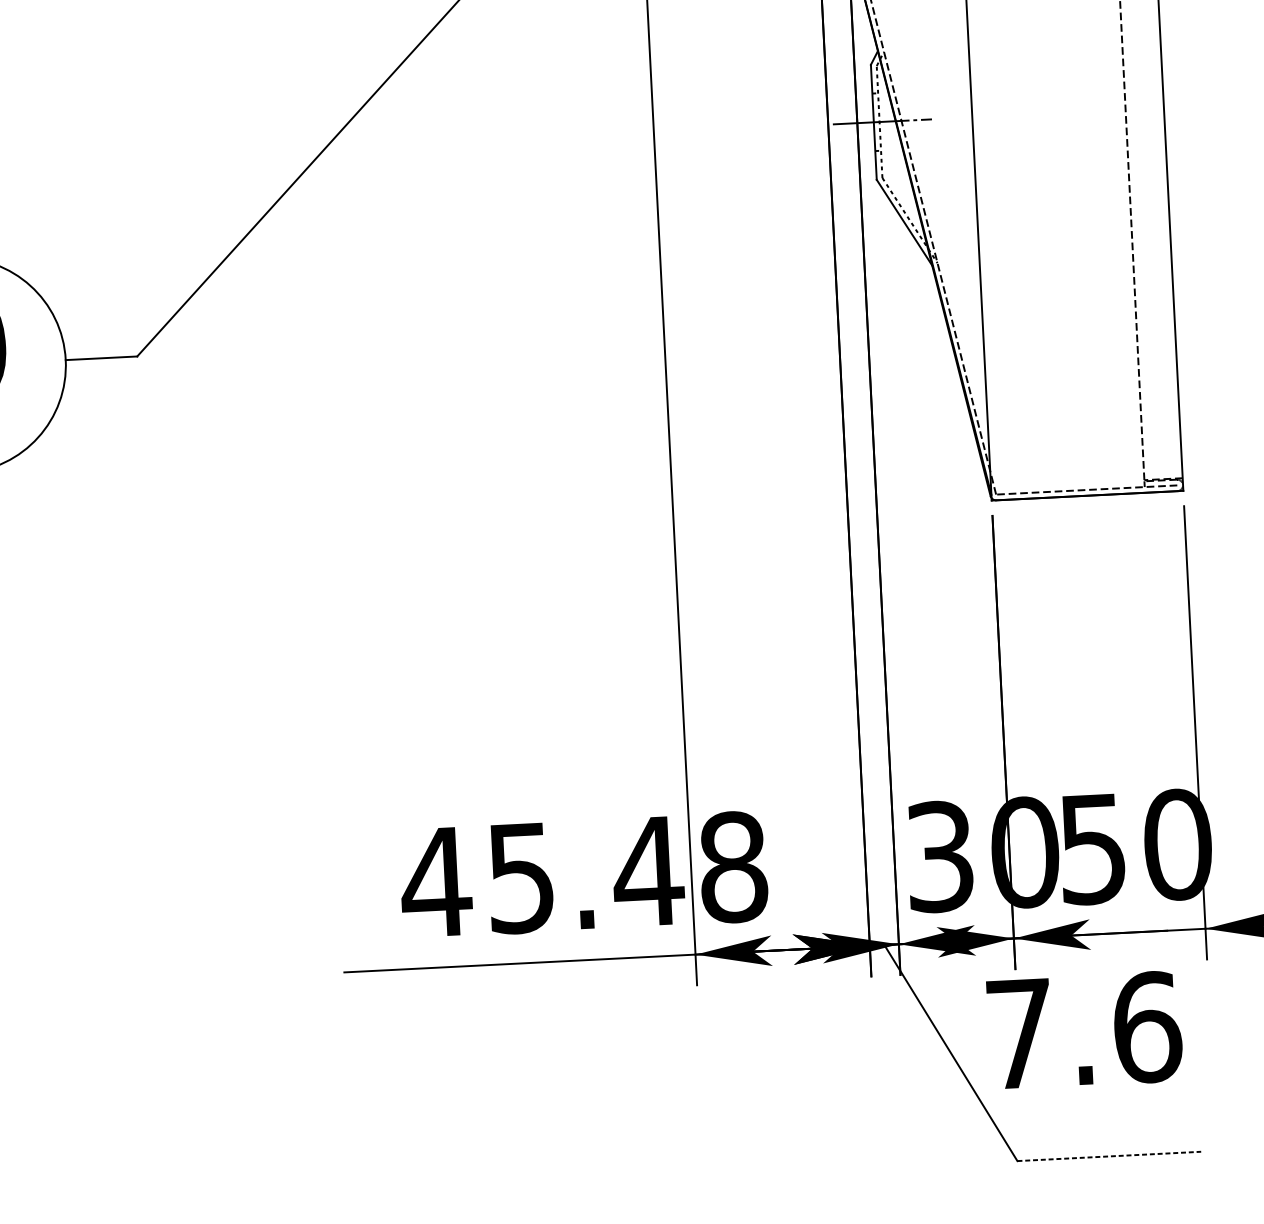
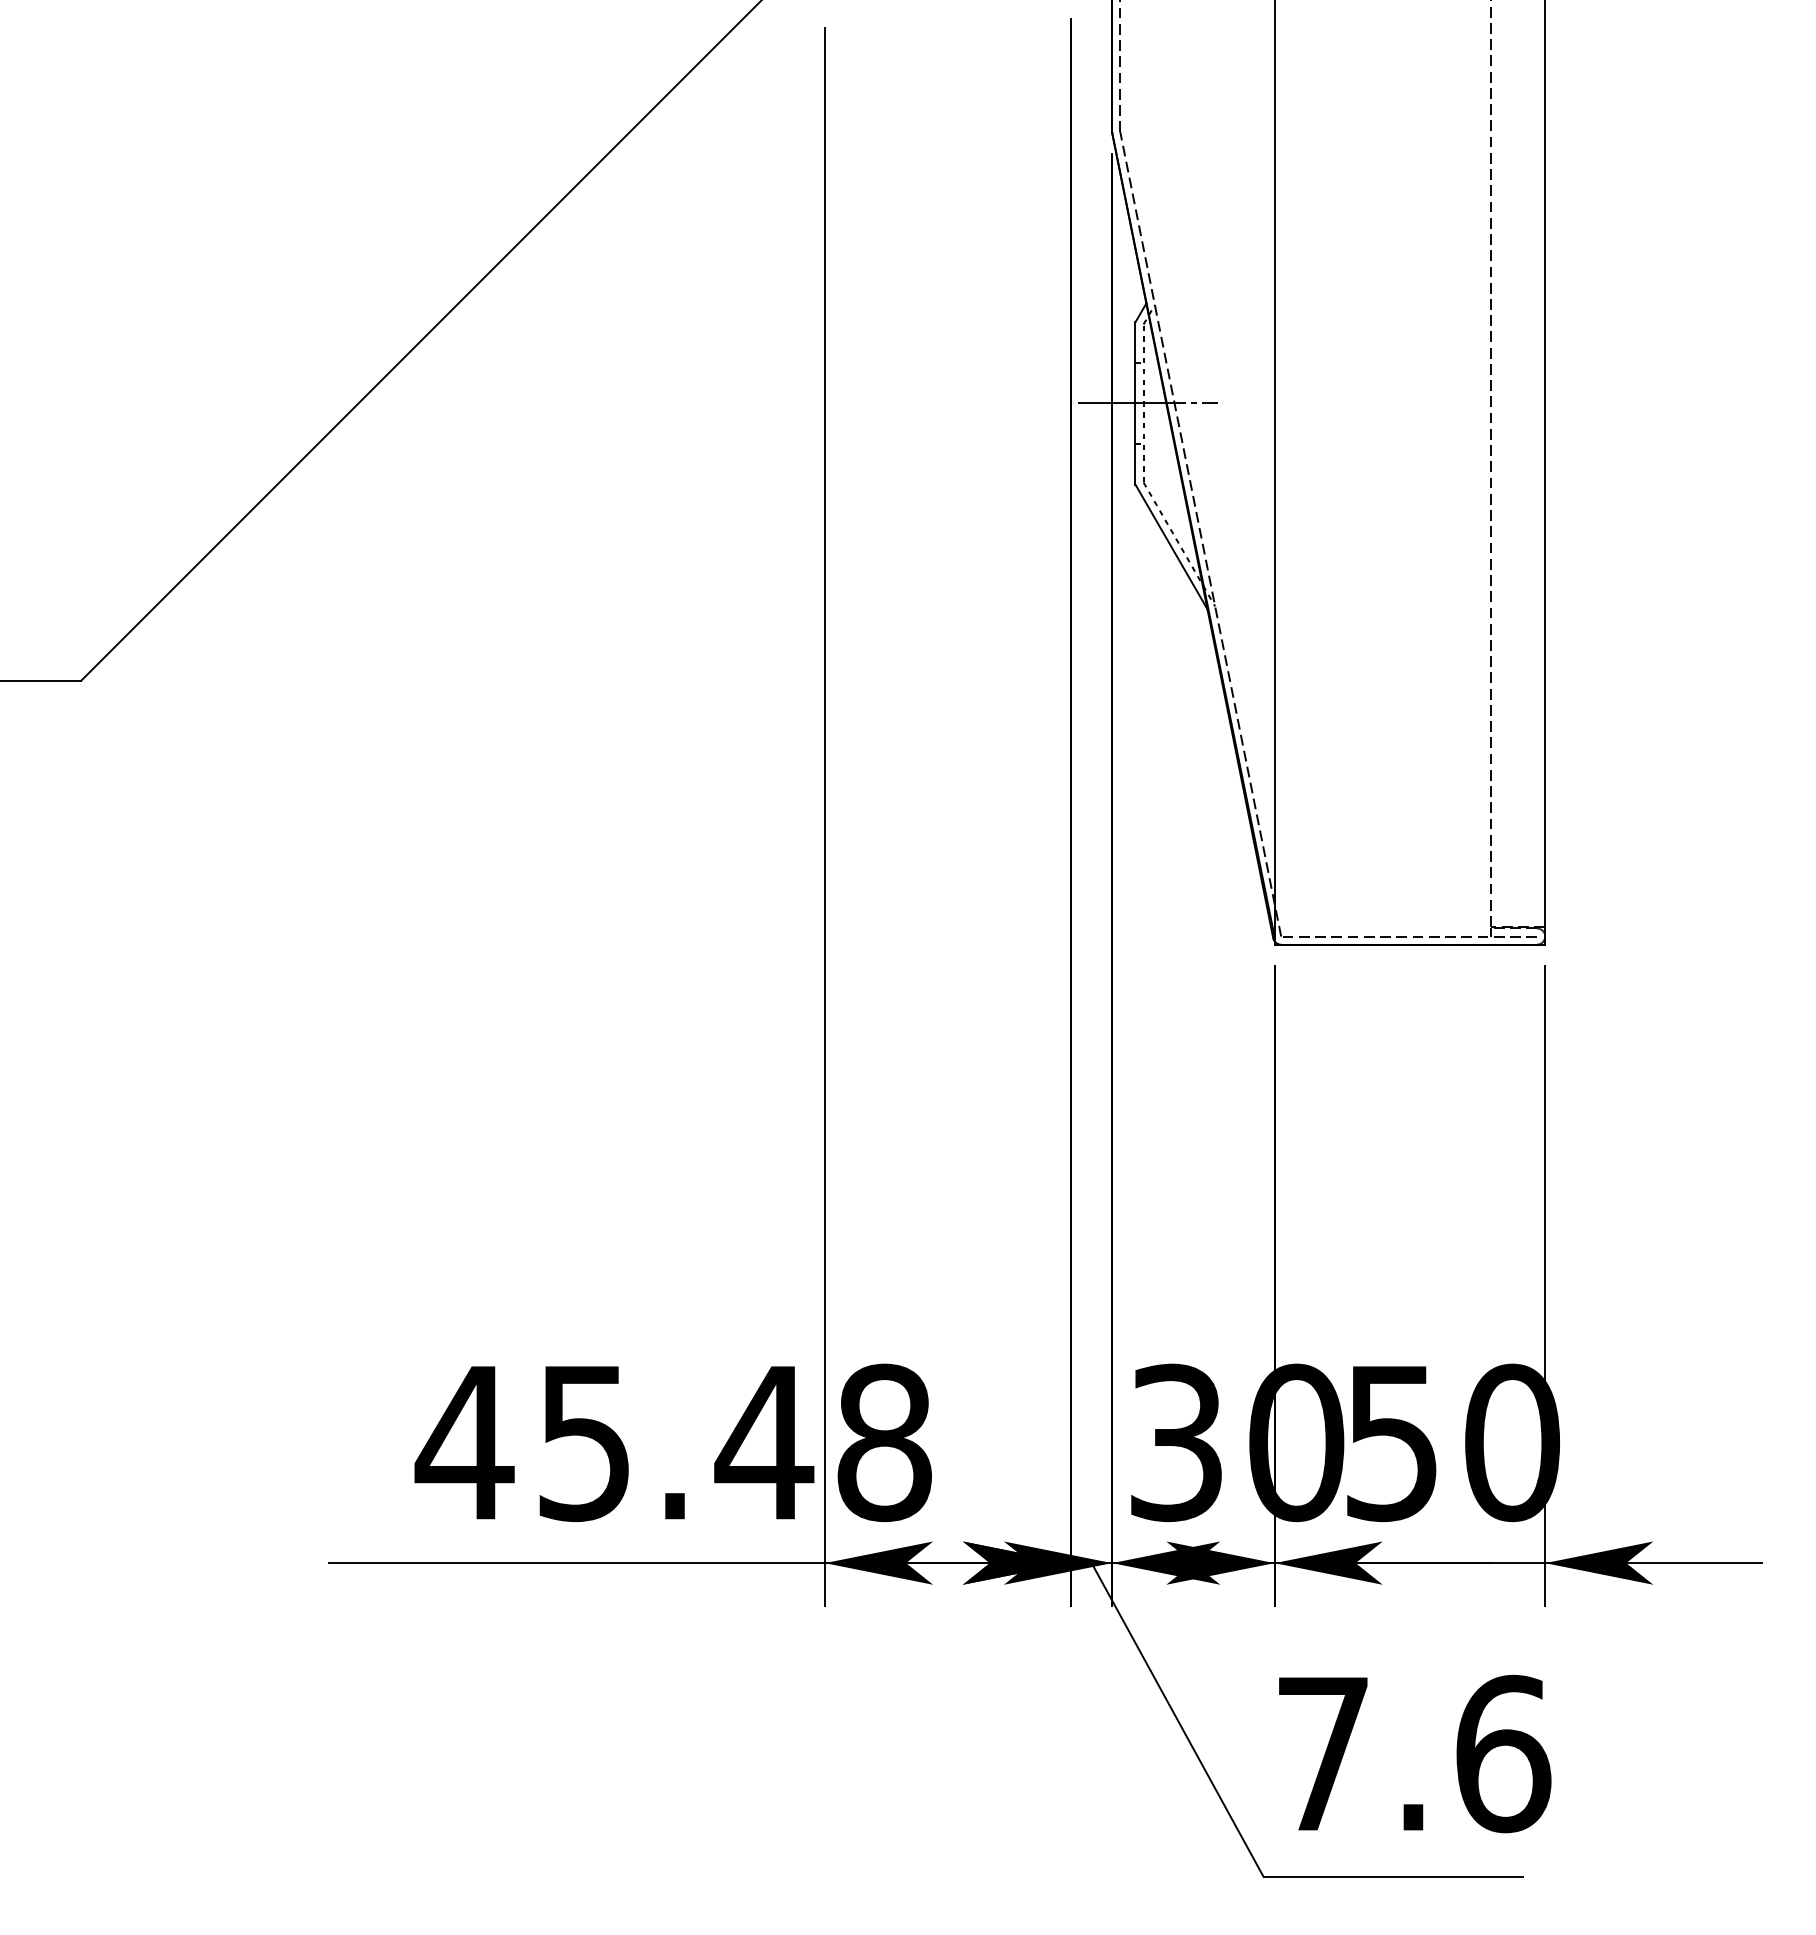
text: (1085, 1030) -> (1415, 1753), moved
line: (1109, 1156) -> (1393, 1876), dashed -> solid

